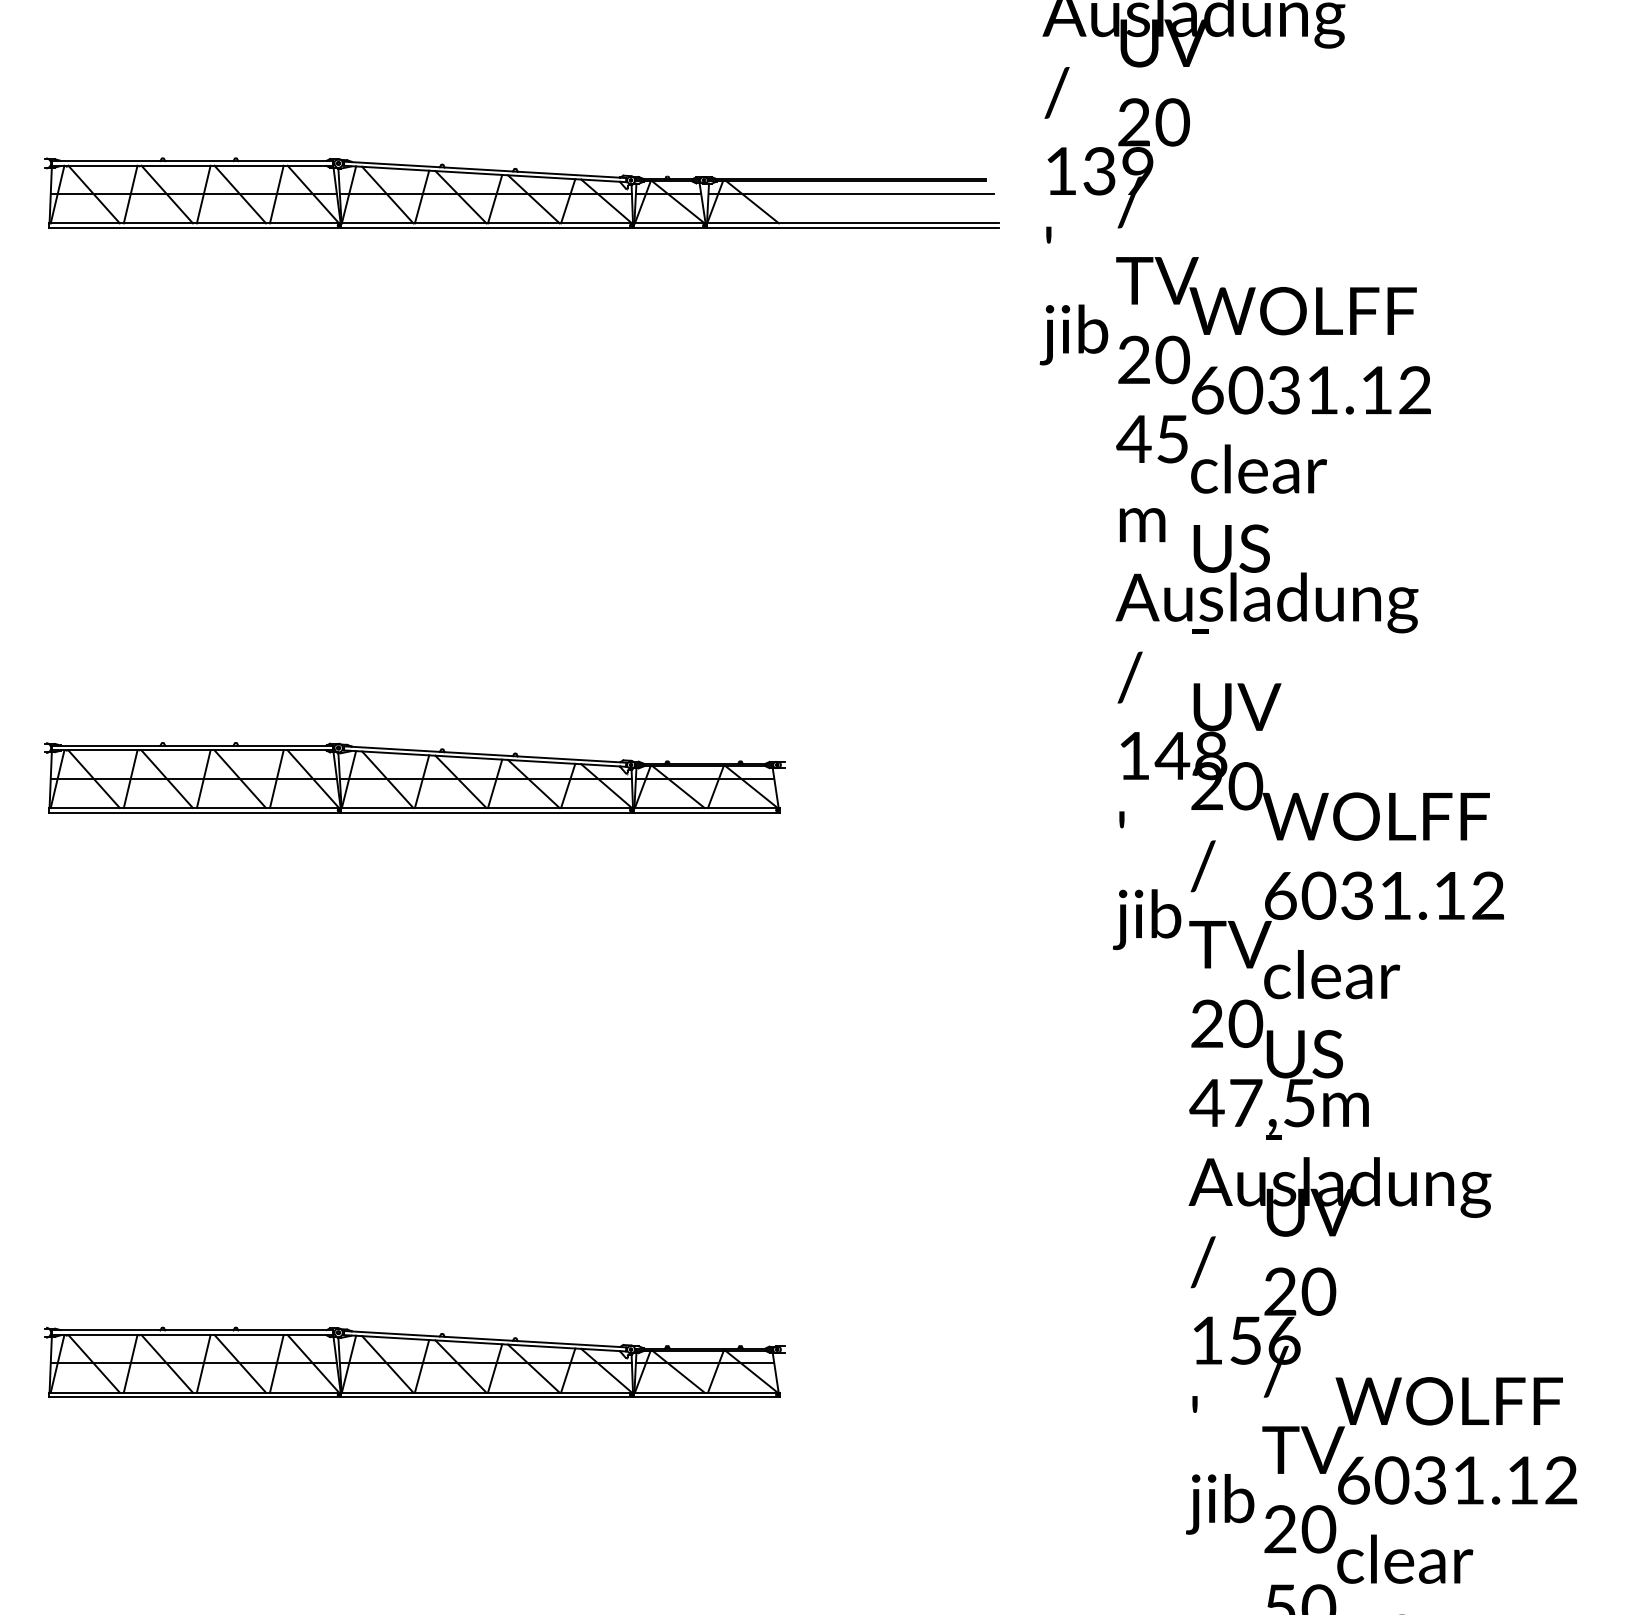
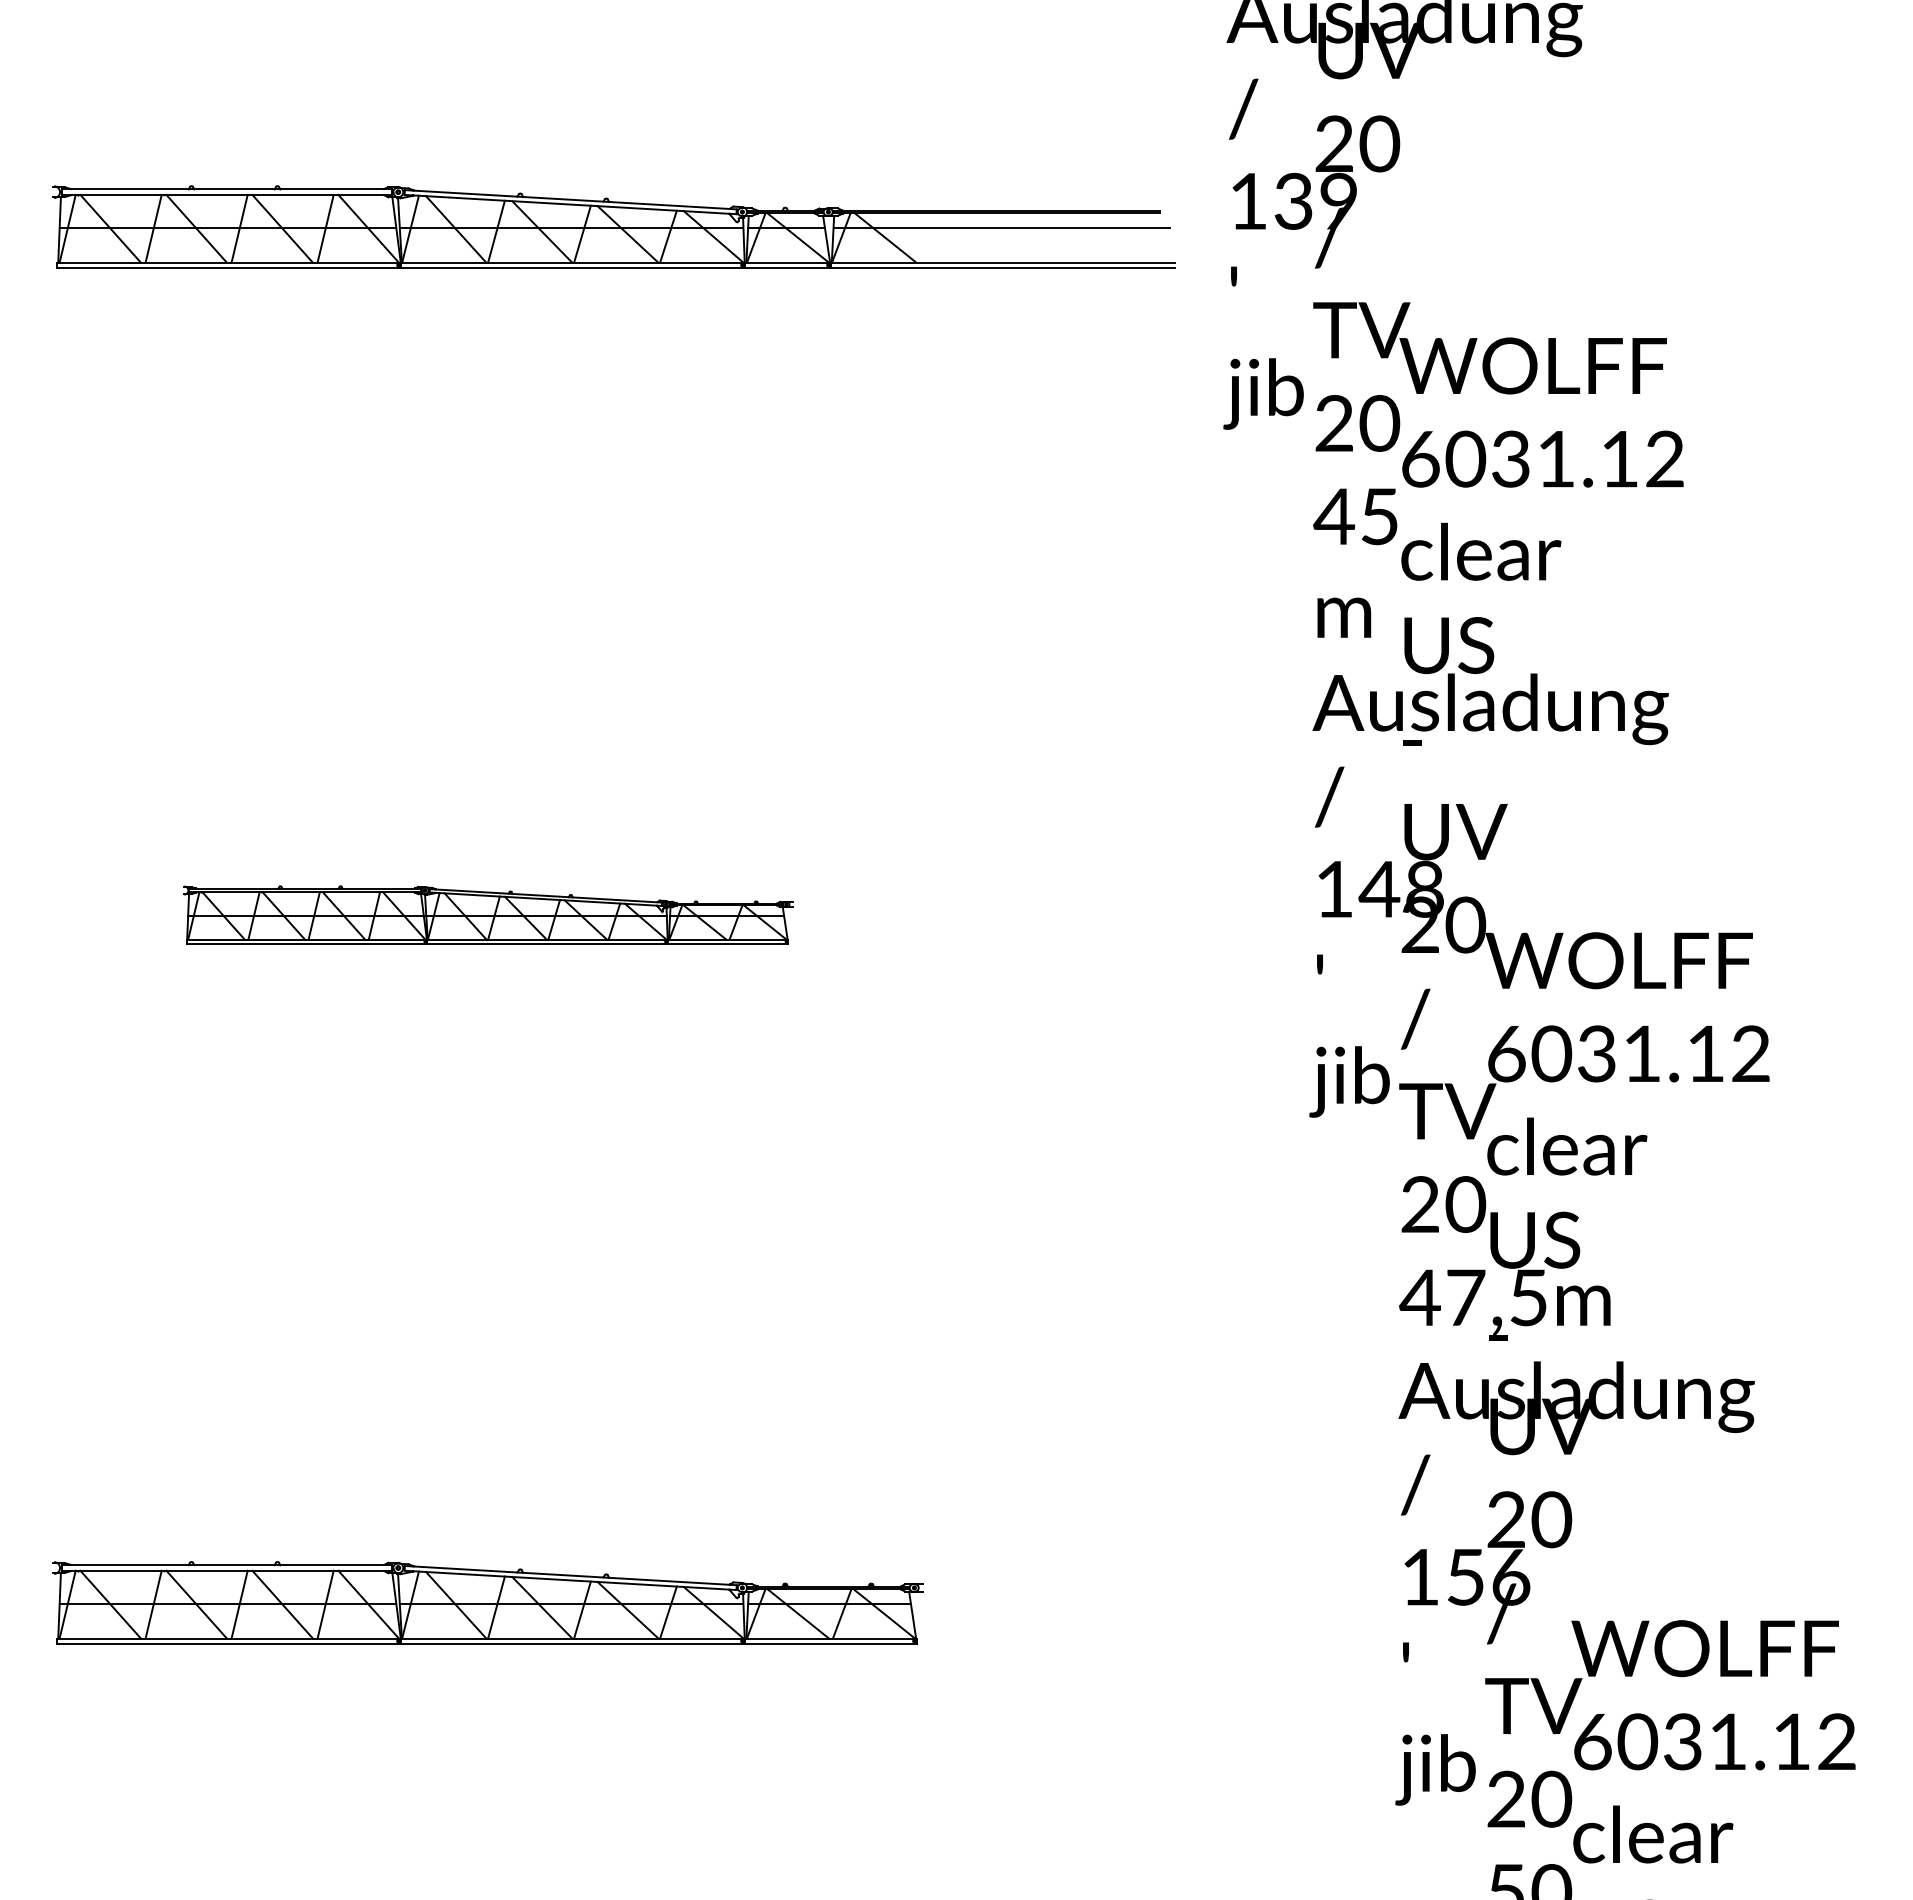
part: (414, 777) -> (487, 914), size x0.7

